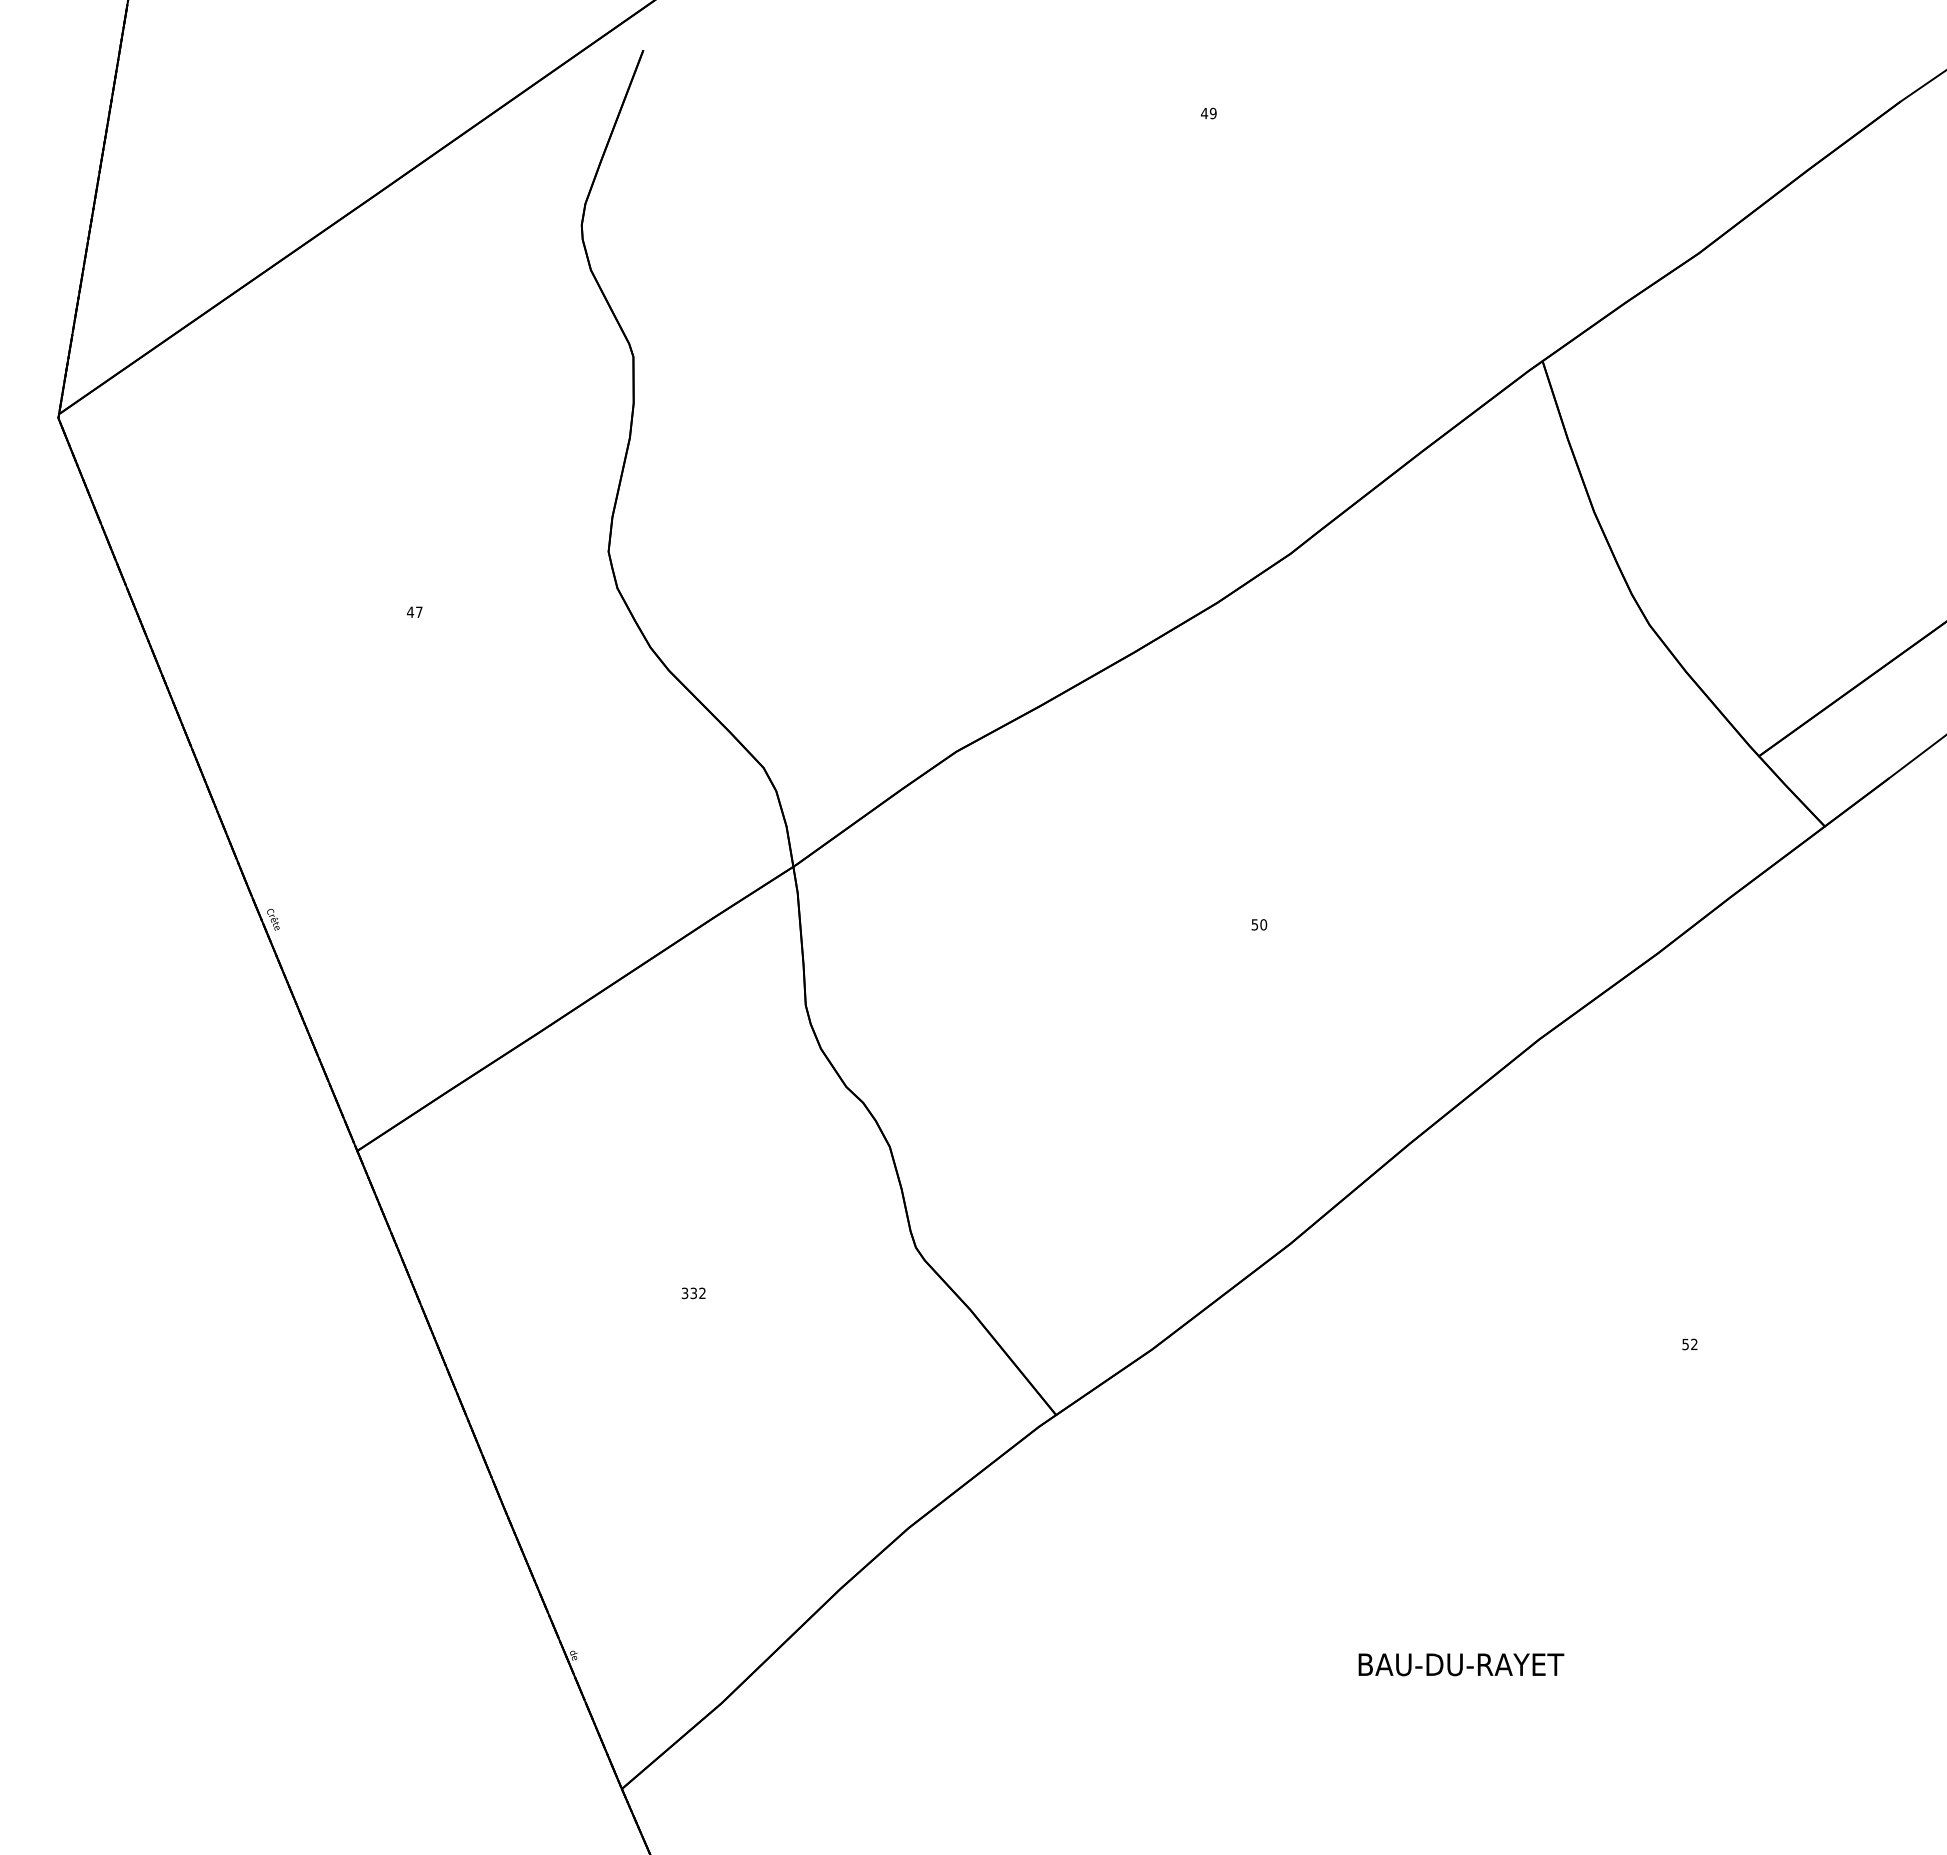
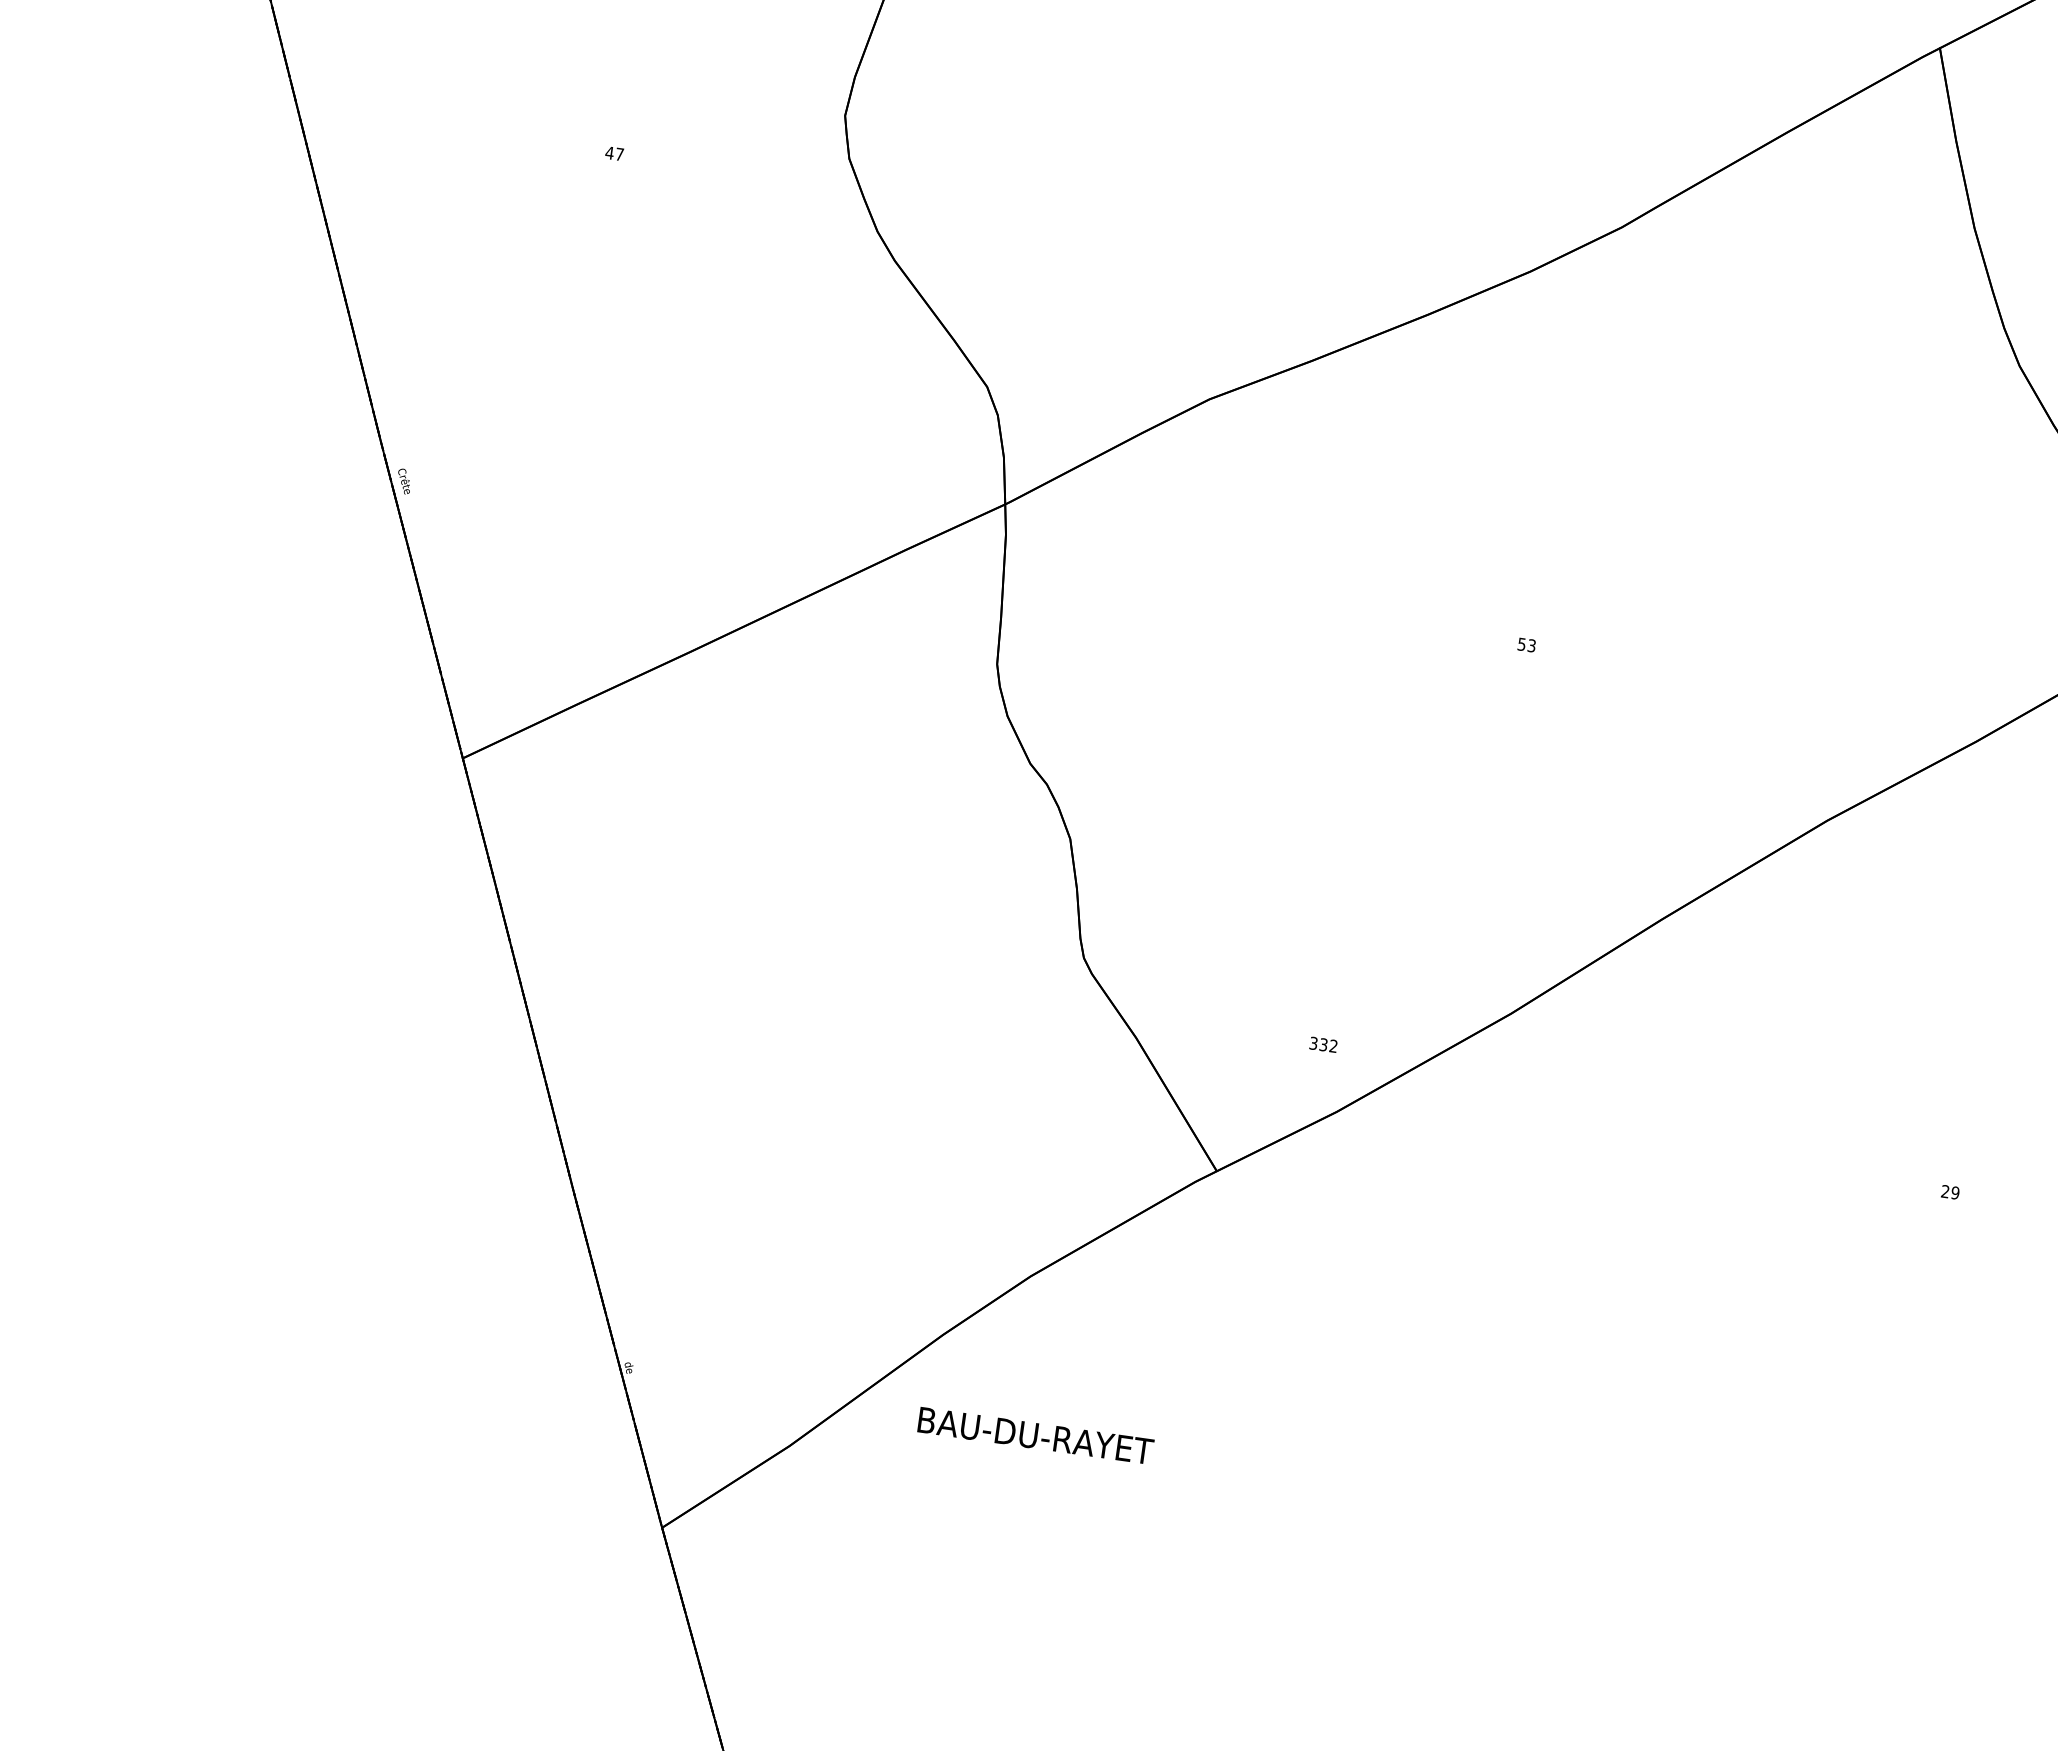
text: (1263, 924) -> (1531, 645), 50 -> 53
text: (693, 1293) -> (1323, 1044), moved
text: (1689, 1344) -> (1949, 1192), 52 -> 29
text: (1461, 1664) -> (1036, 1435), moved

